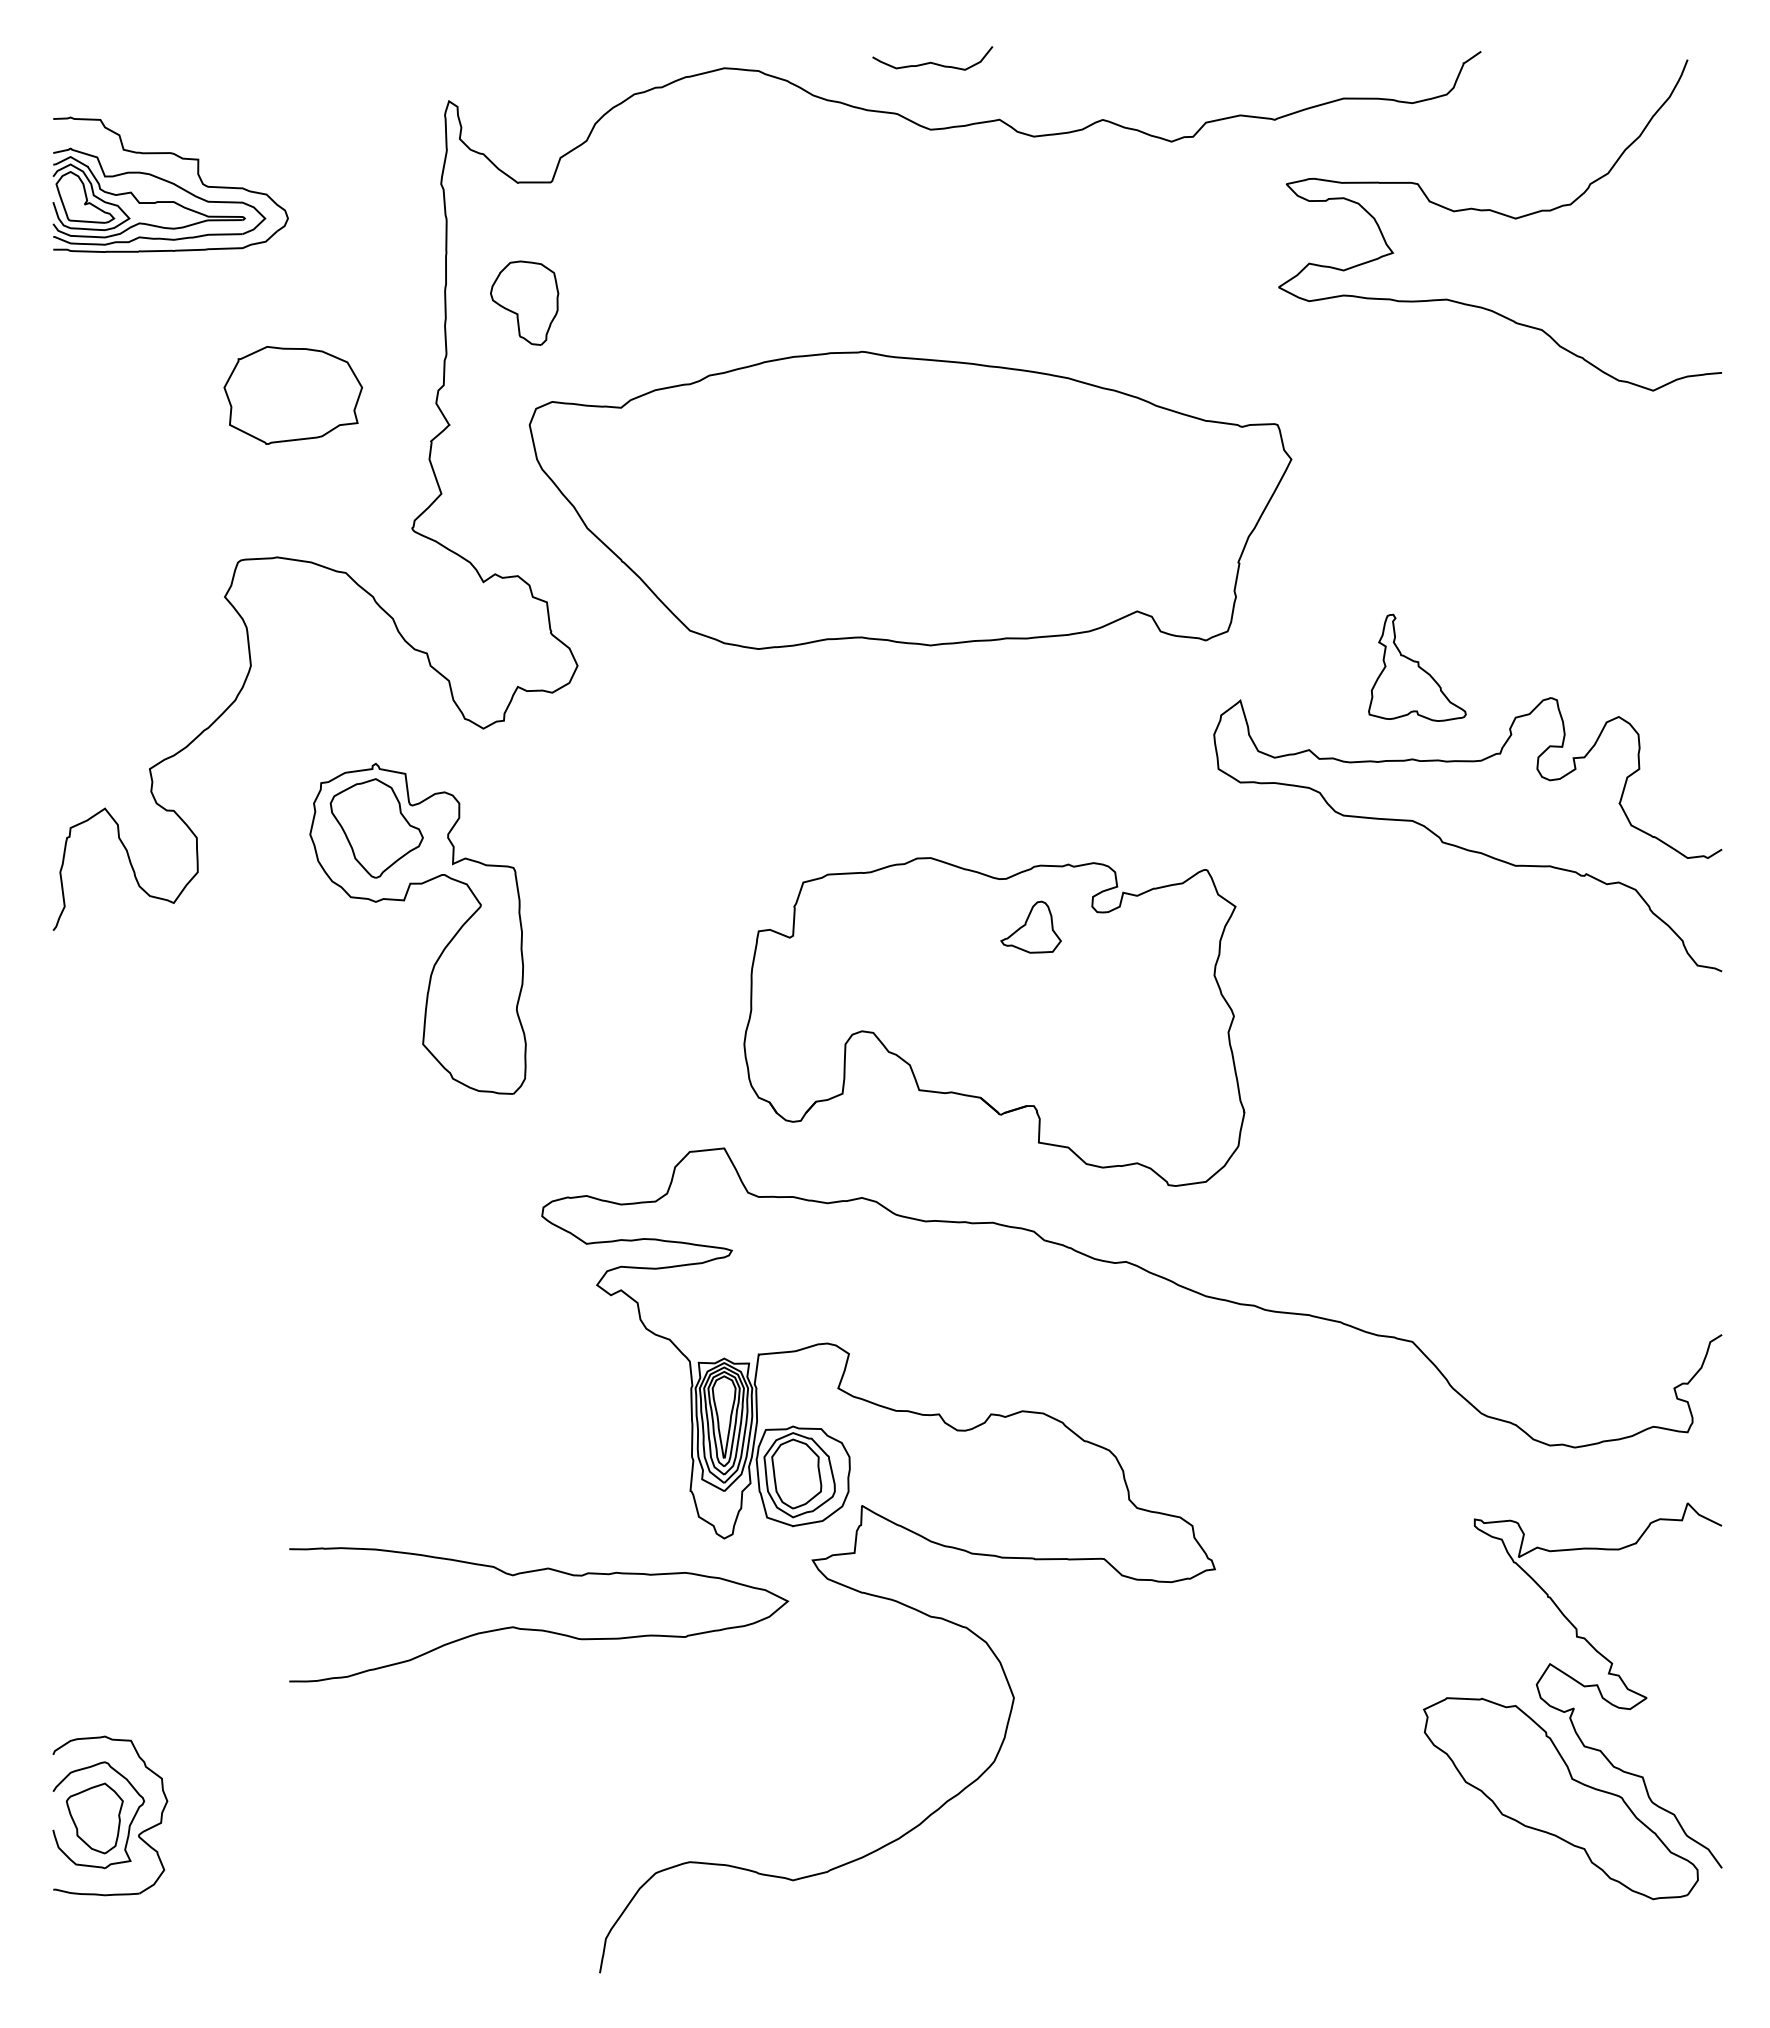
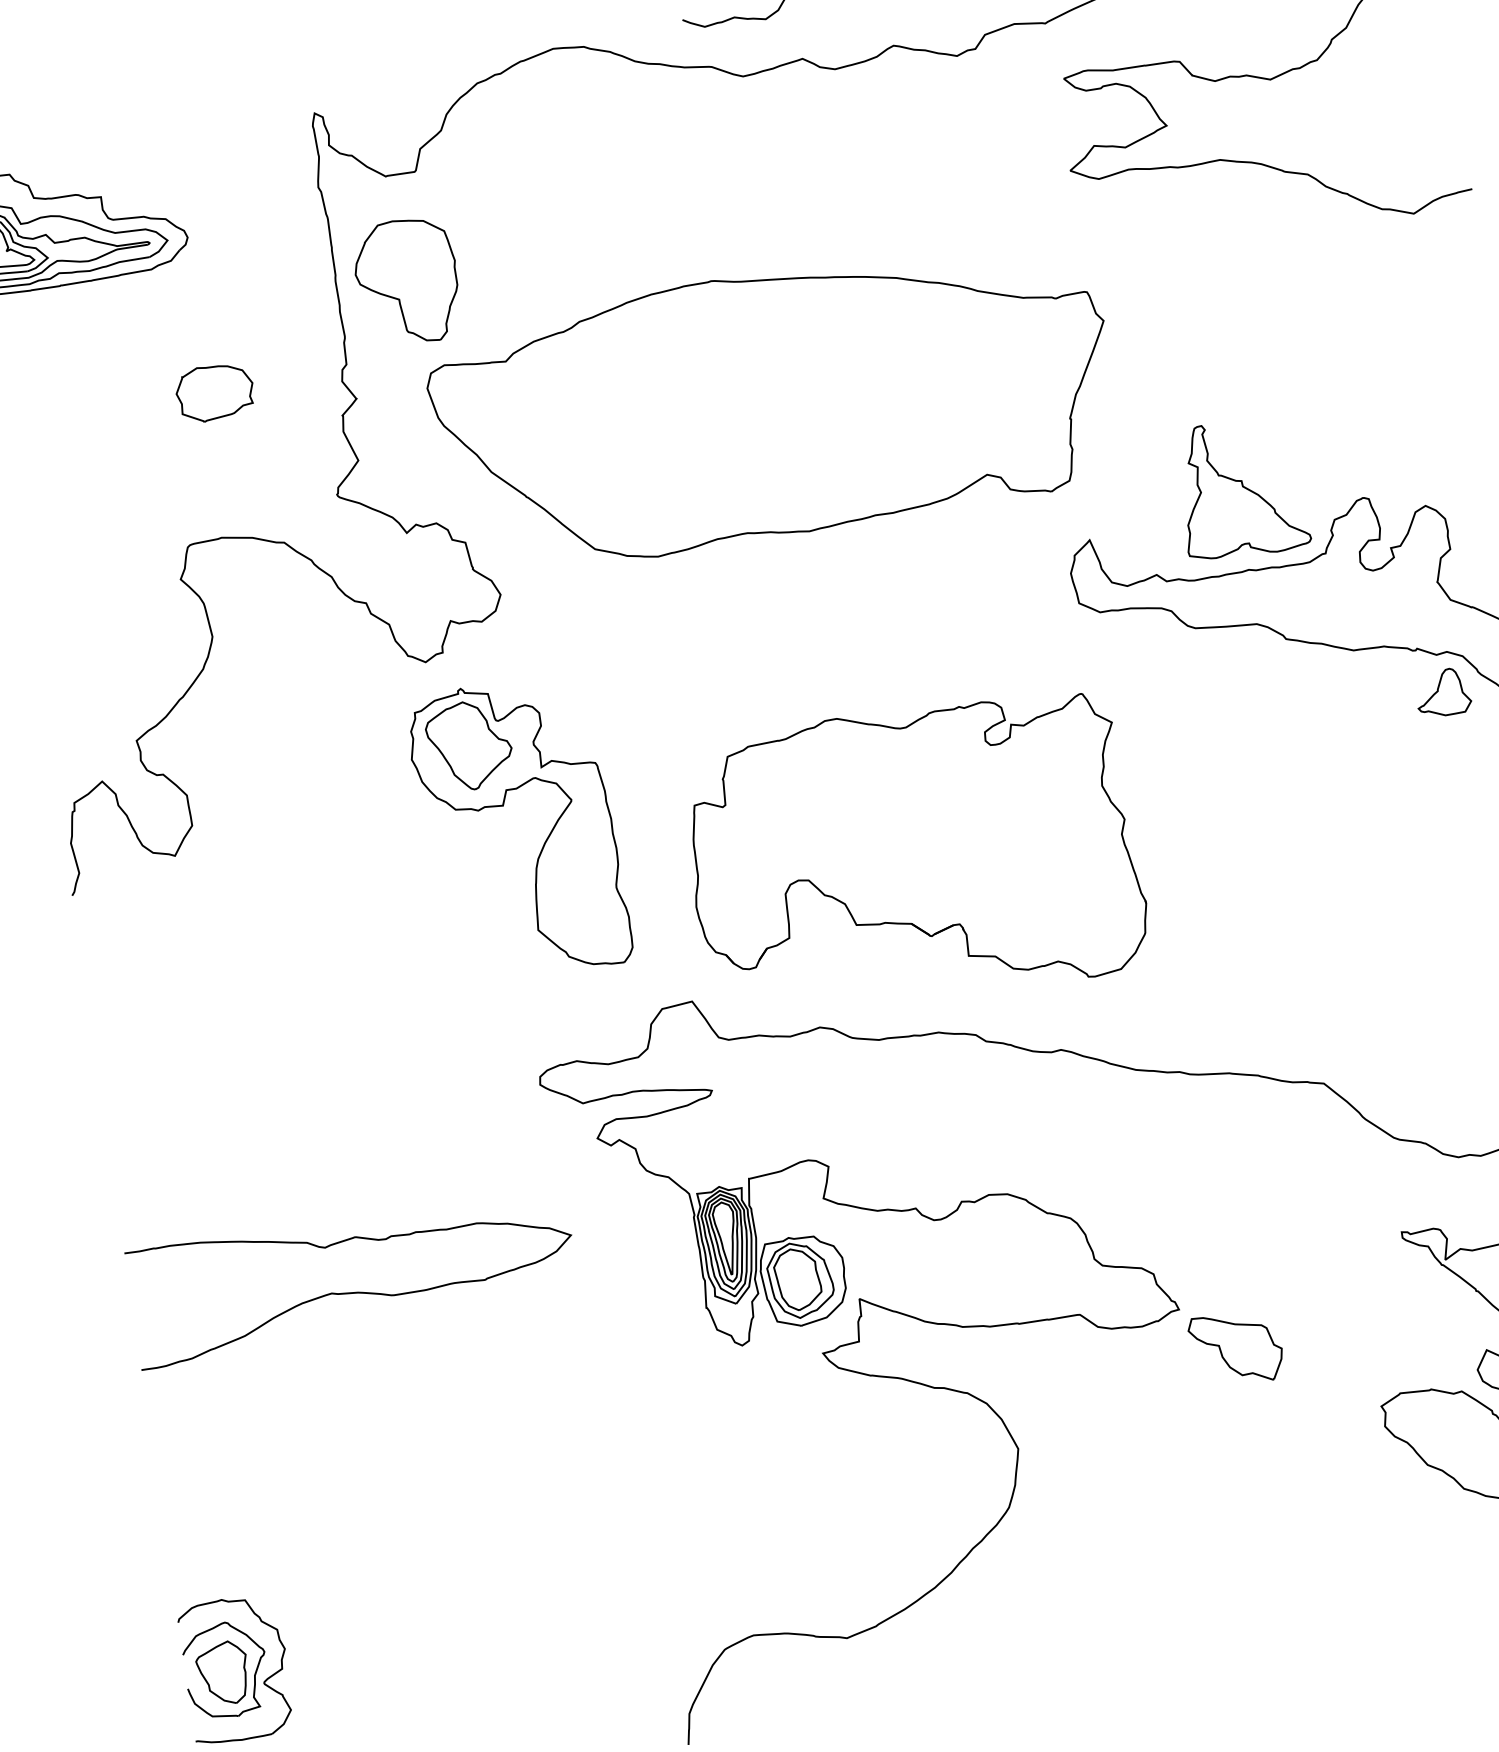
part: (524, 302) -> (407, 281), size x1.67
part: (293, 395) -> (215, 392), size x0.62
part: (1417, 667) -> (1241, 488), size x1.43
part: (404, 901) -> (503, 806), moved
part: (1030, 926) -> (1442, 692), moved
part: (1272, 1622) -> (1236, 1349), added
curve: (539, 1629) -> (355, 1292), moved

